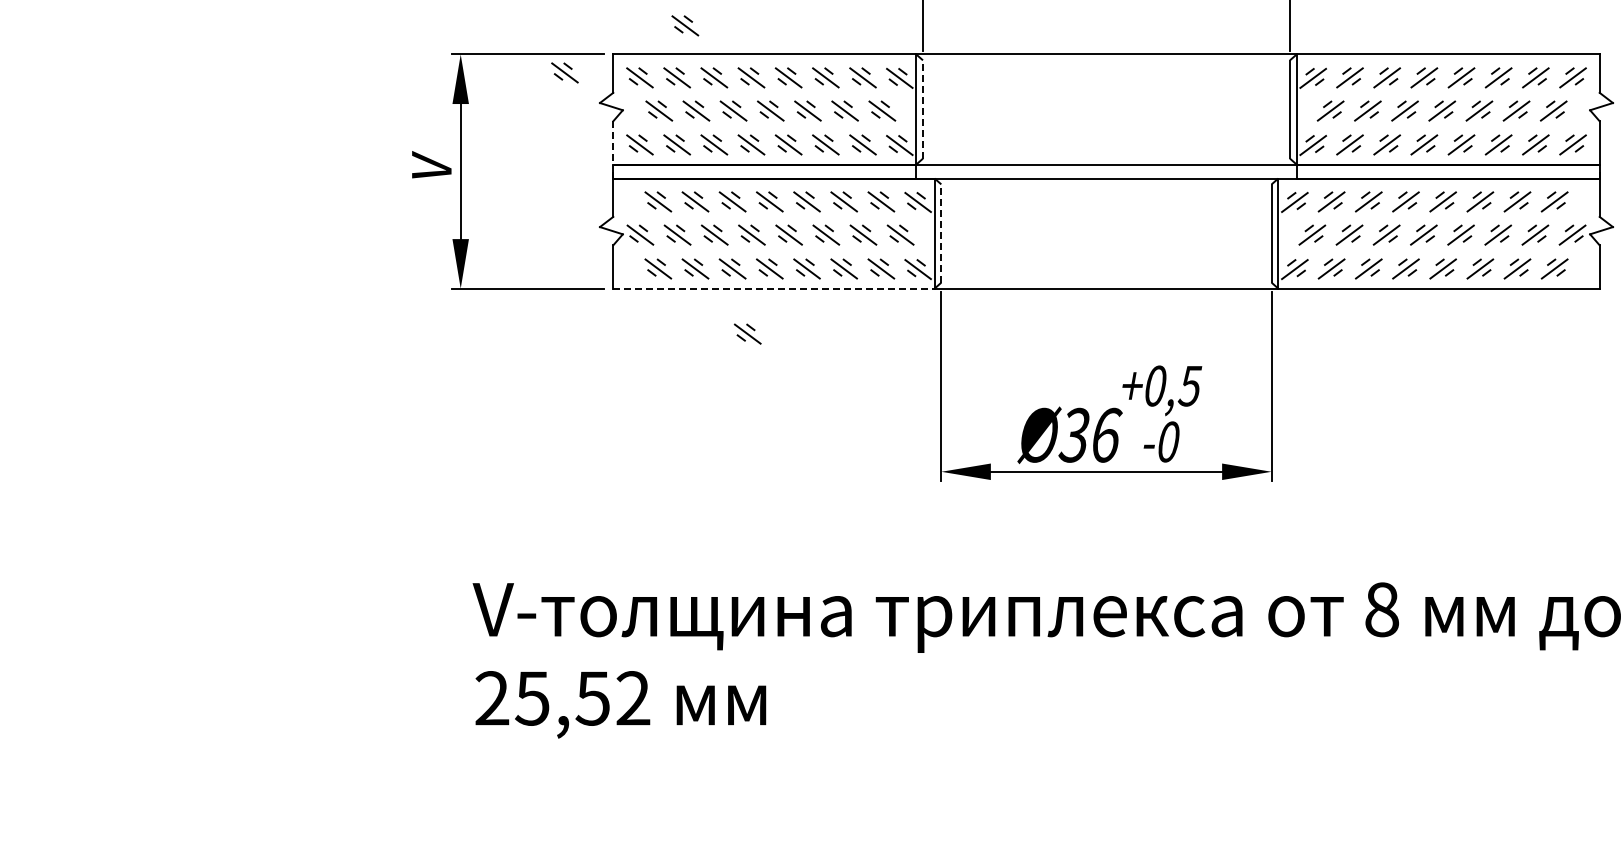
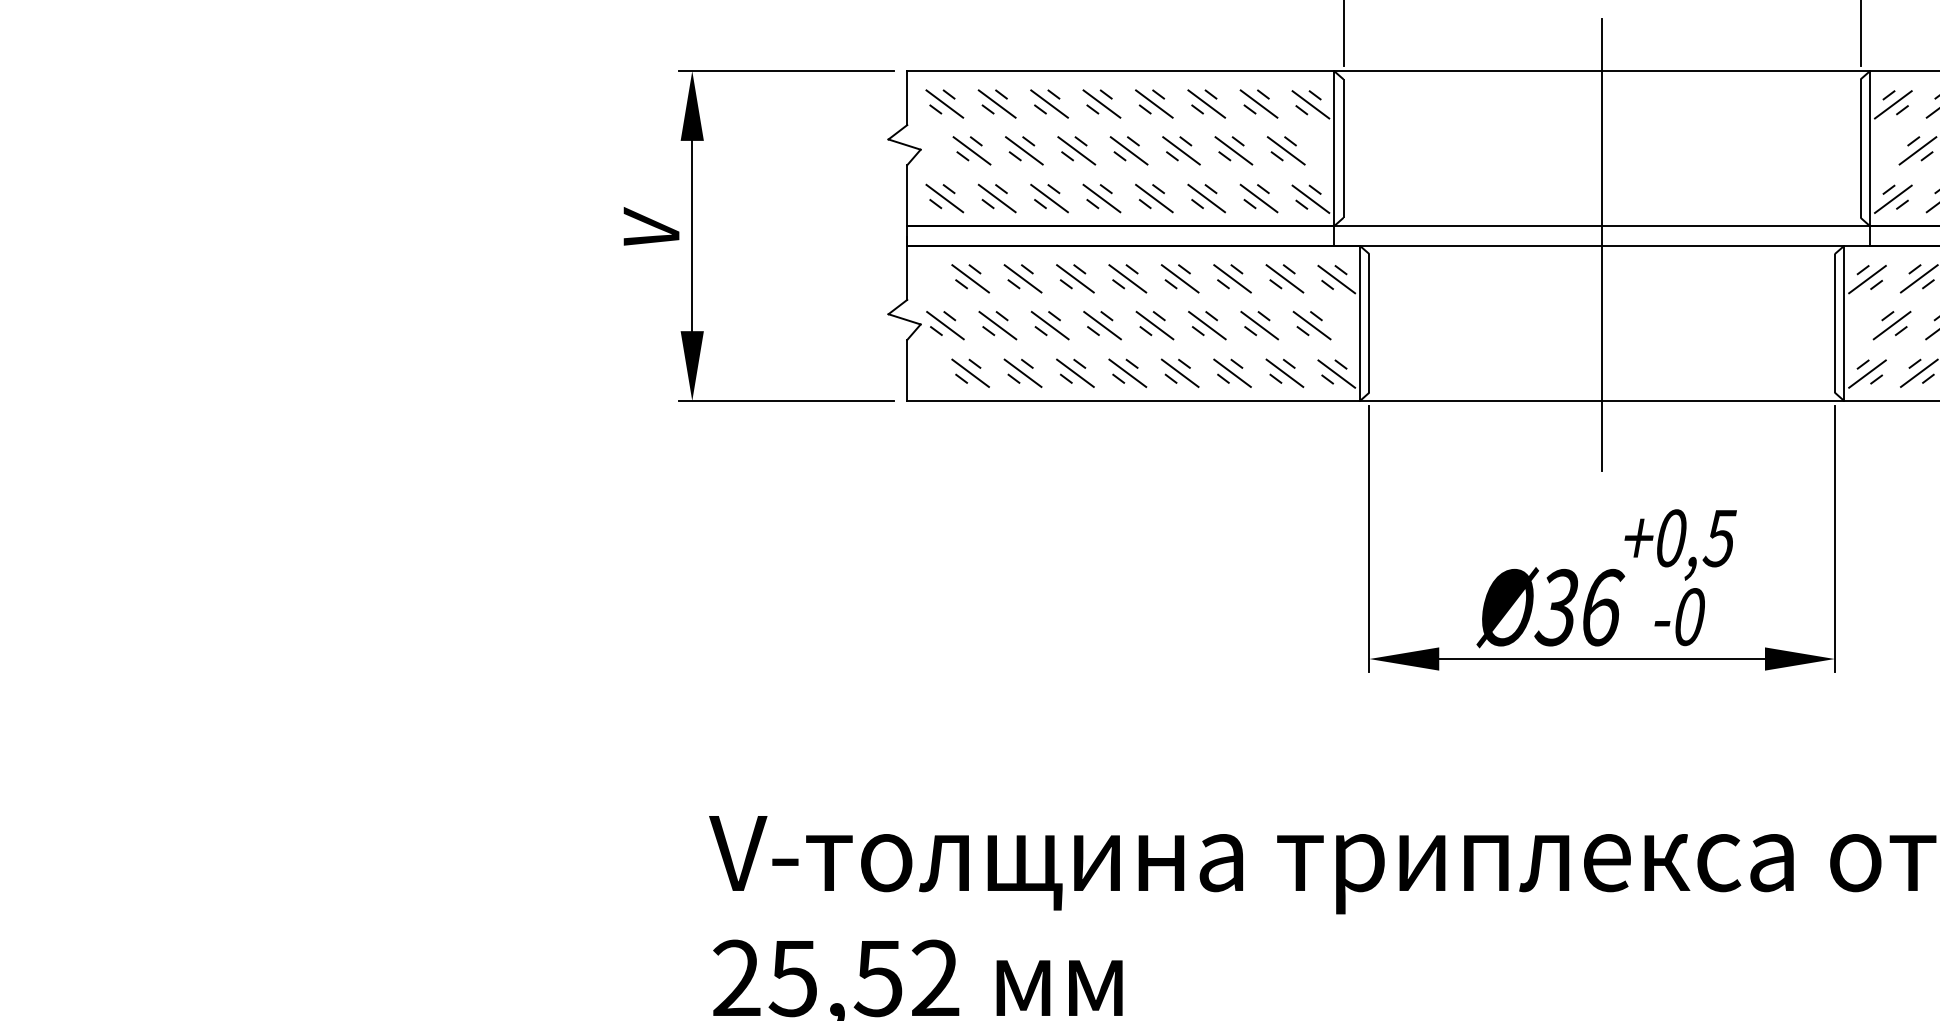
part: (685, 25) -> (1008, 30), removed
part: (564, 72) -> (838, 96), removed
line: (922, 109) -> (1342, 148), dashed -> solid
line: (613, 142) -> (907, 195), dashed -> solid
line: (1106, 177) -> (1602, 244), added
line: (941, 233) -> (1369, 323), dashed -> solid
line: (773, 288) -> (1132, 400), dashed -> solid
part: (747, 333) -> (1096, 464), removed

